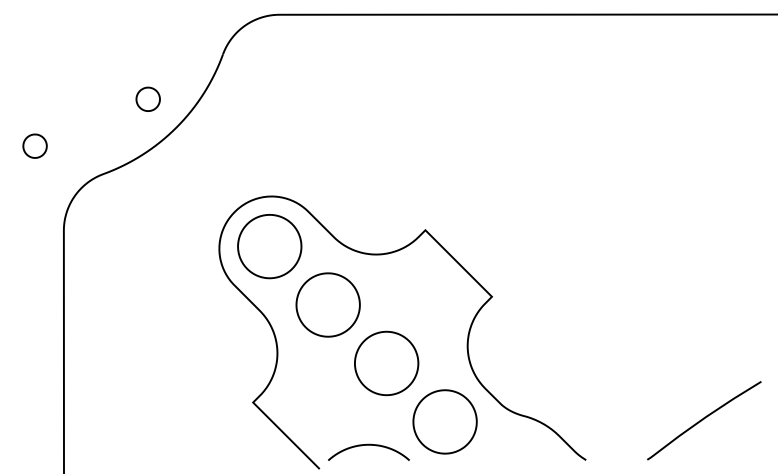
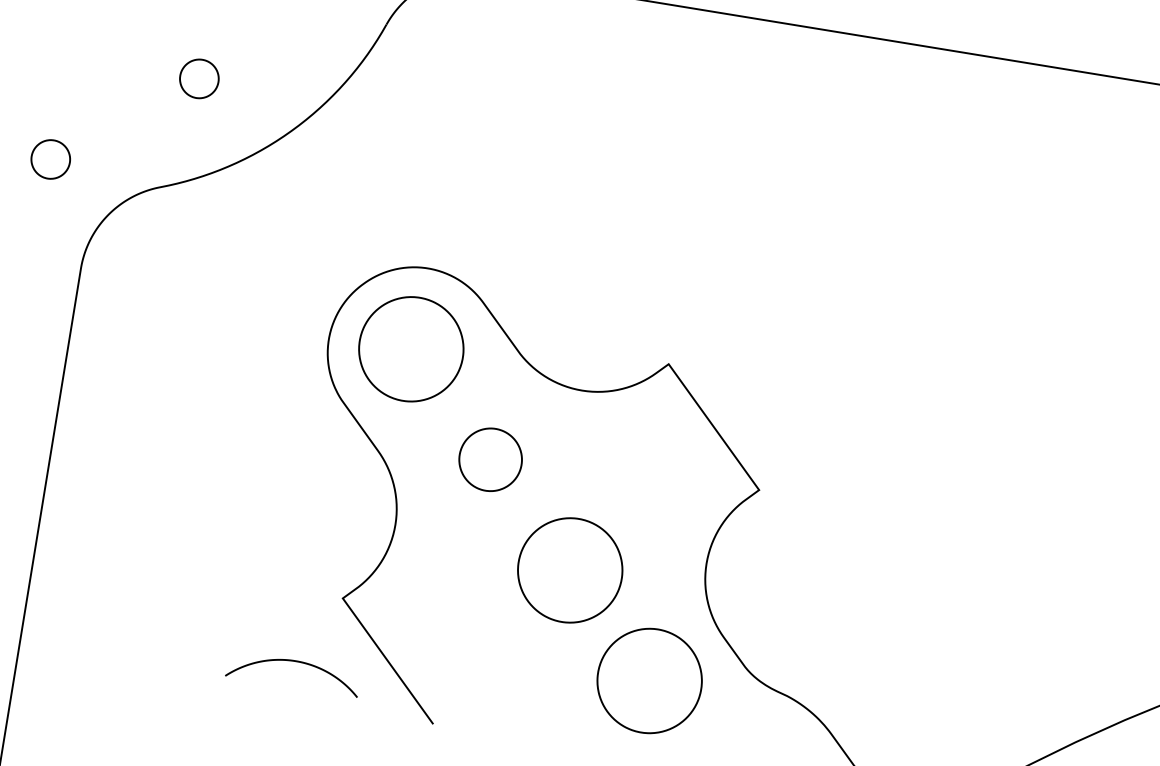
part: (147, 98) -> (198, 77), moved
part: (34, 145) -> (50, 158), moved
part: (327, 304) -> (489, 458), size x0.6
curve: (368, 445) -> (294, 662), moved

